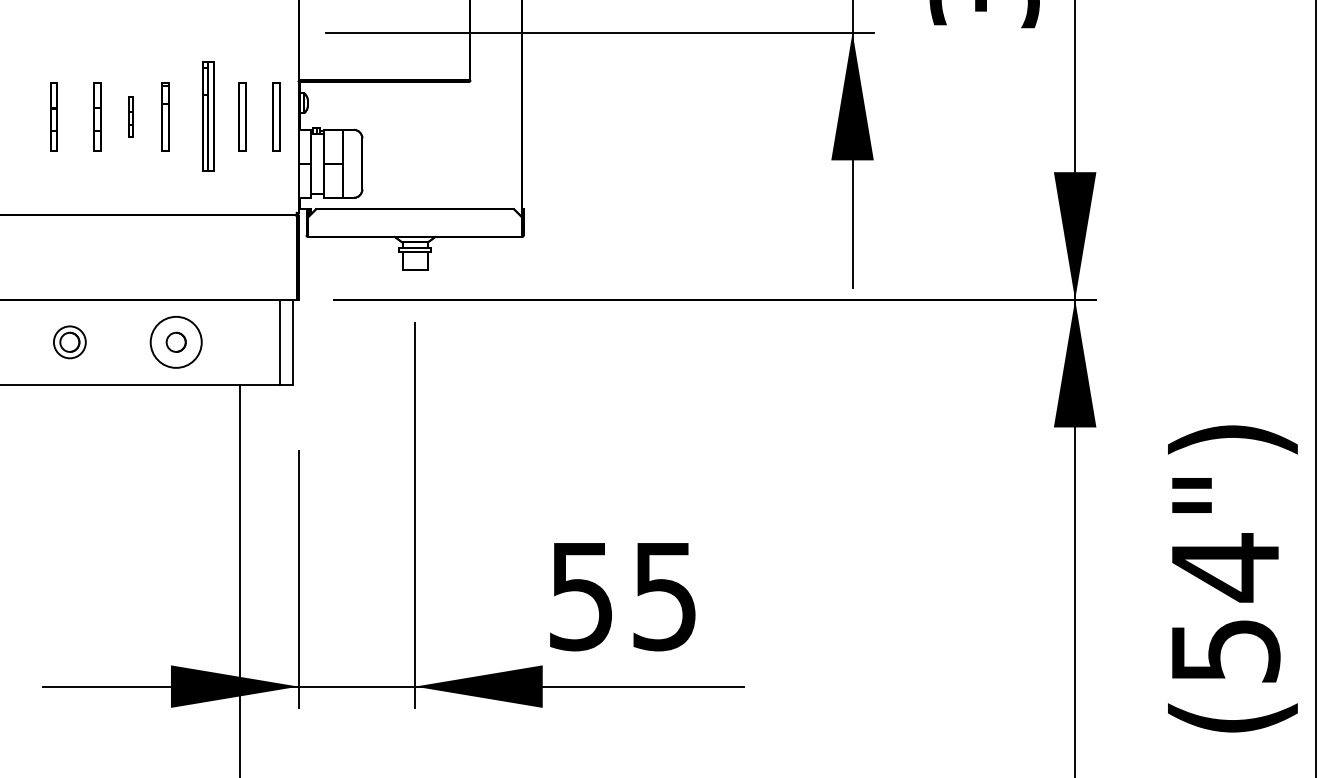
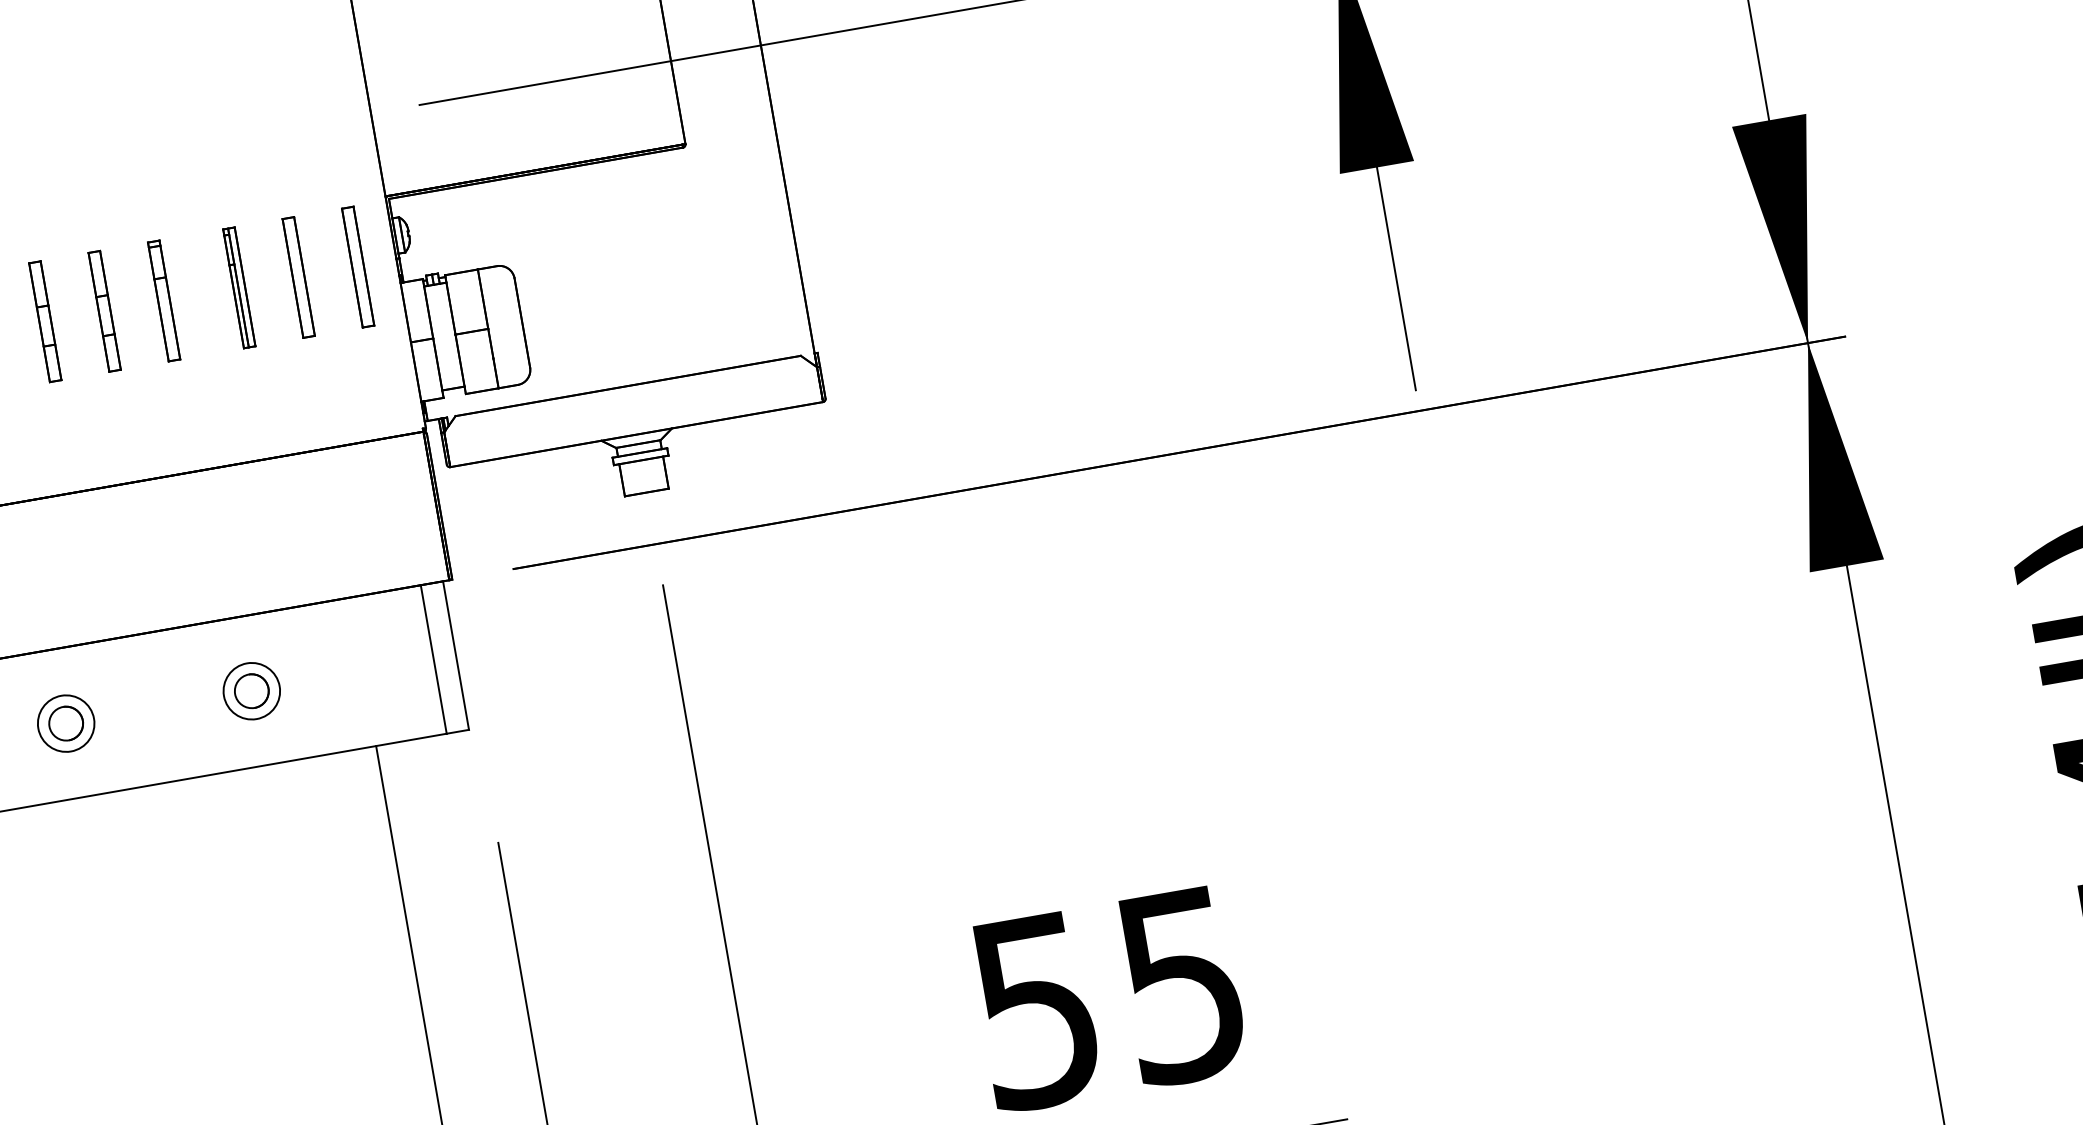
part: (131, 116) -> (104, 310), size x1.67
part: (208, 116) -> (239, 287), size x0.62
circle: (176, 342) -> (252, 691), size x0.62

